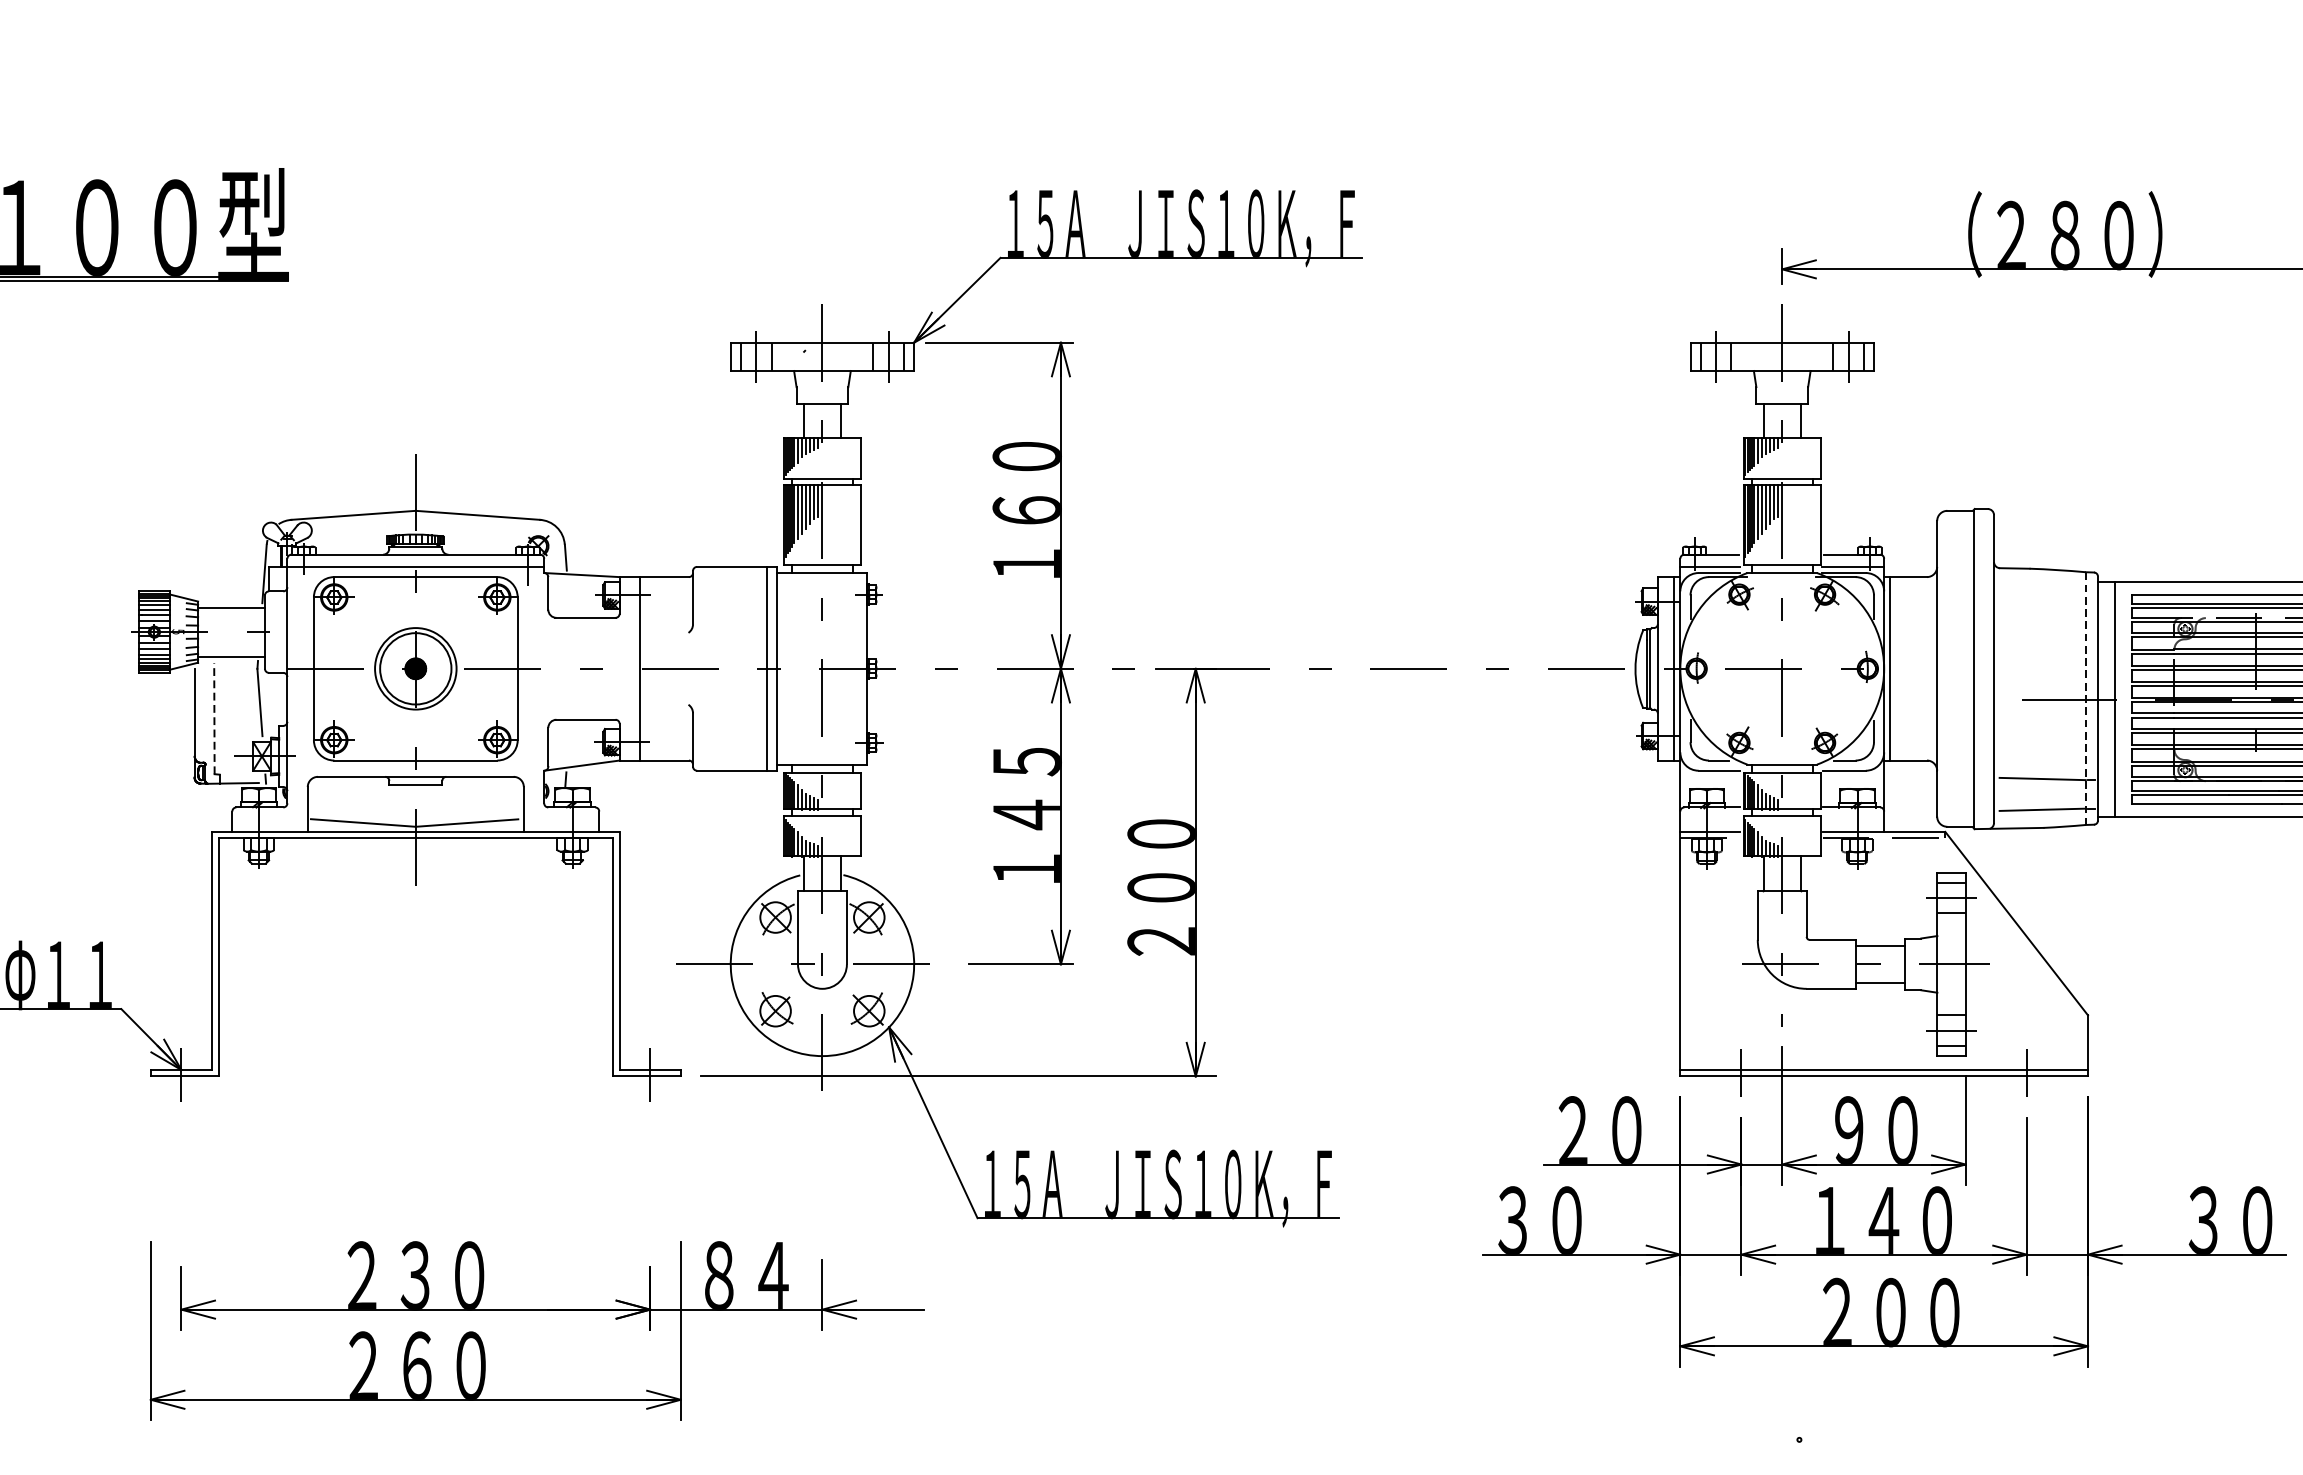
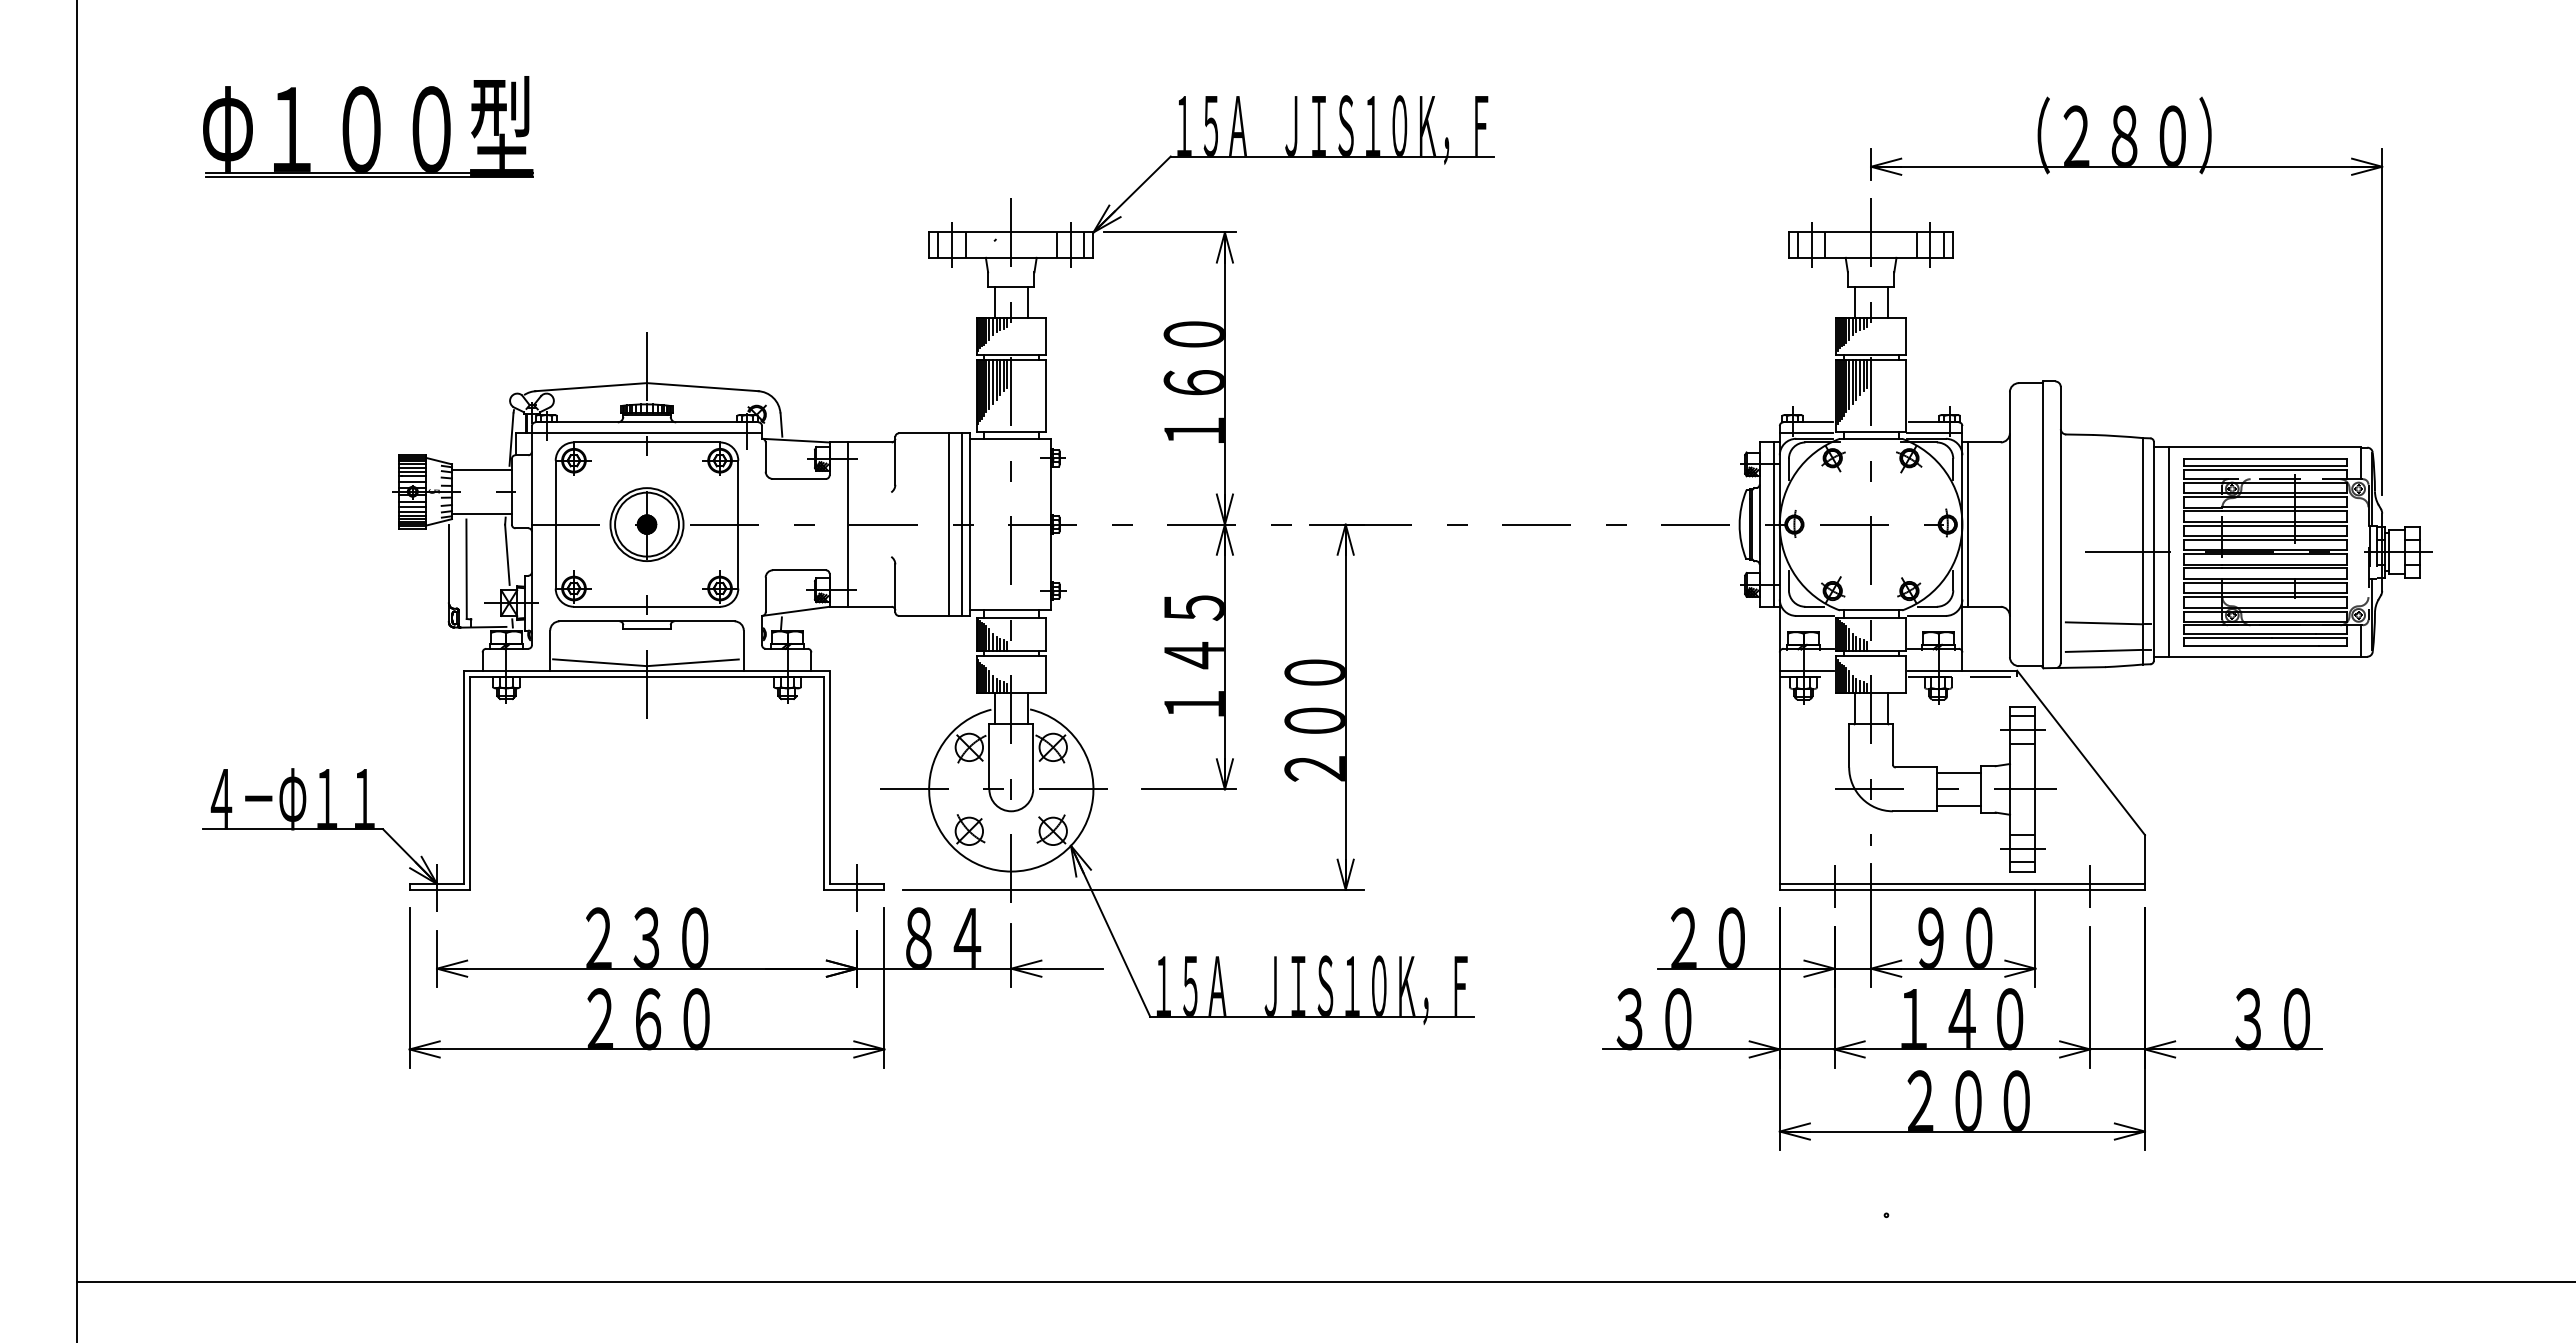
line: (753, 668) -> (949, 524), added
line: (2085, 698) -> (2142, 551), dashed -> solid
line: (214, 718) -> (466, 569), dashed -> solid
part: (536, 1310) -> (755, 969), moved

